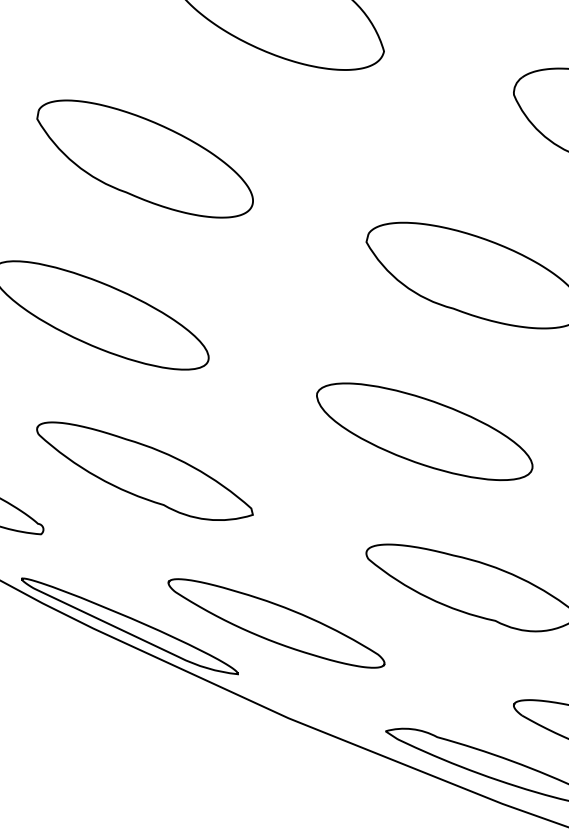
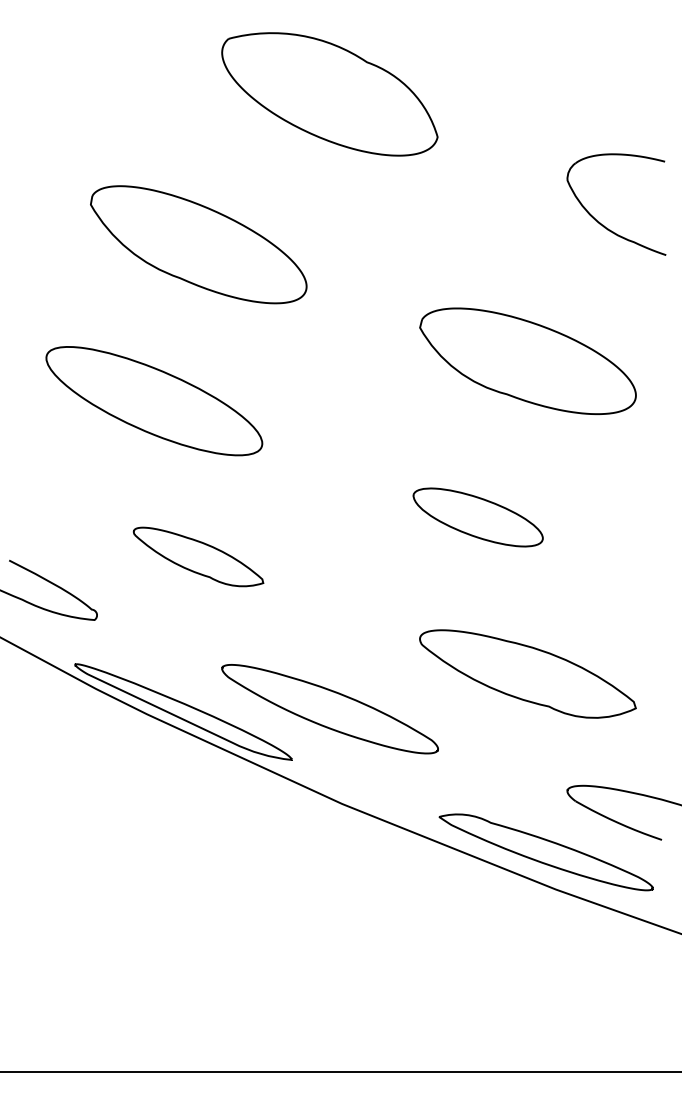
part: (423, 431) -> (477, 517), size x0.6
part: (144, 470) -> (198, 556), size x0.6

